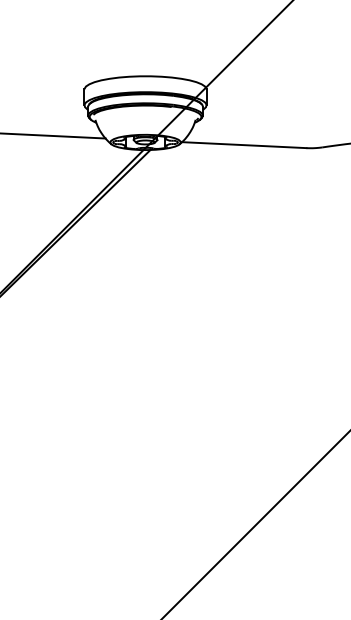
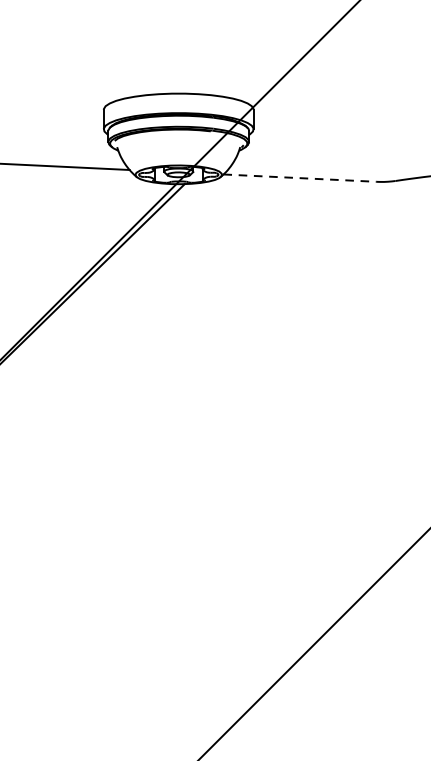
line: (244, 145) -> (300, 178), solid -> dashed

